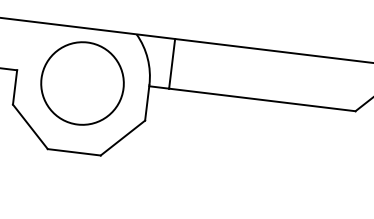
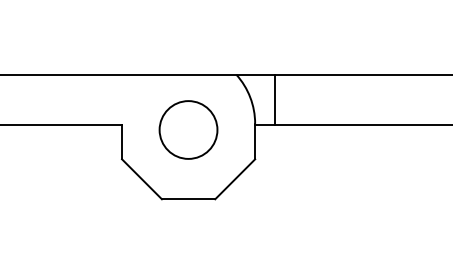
circle: (82, 83) -> (188, 129), size x0.7

